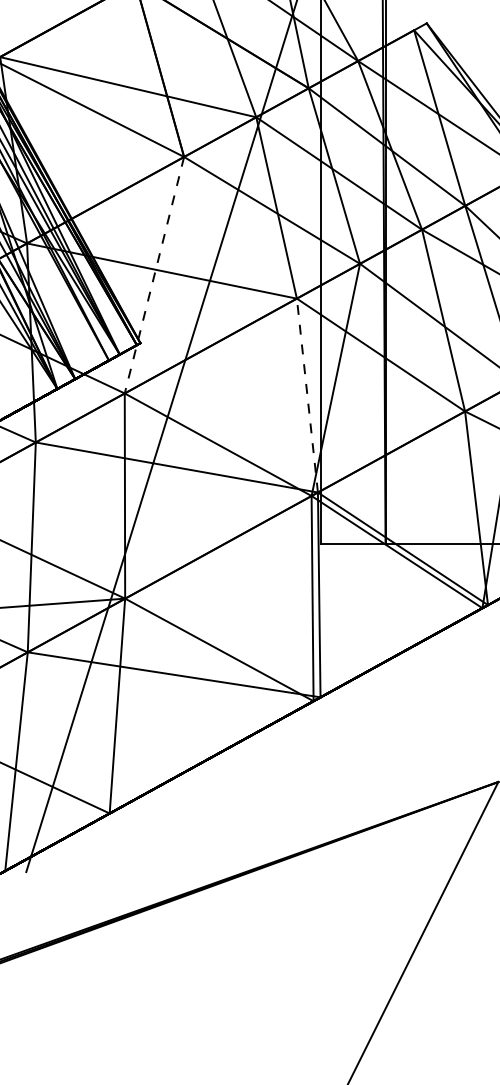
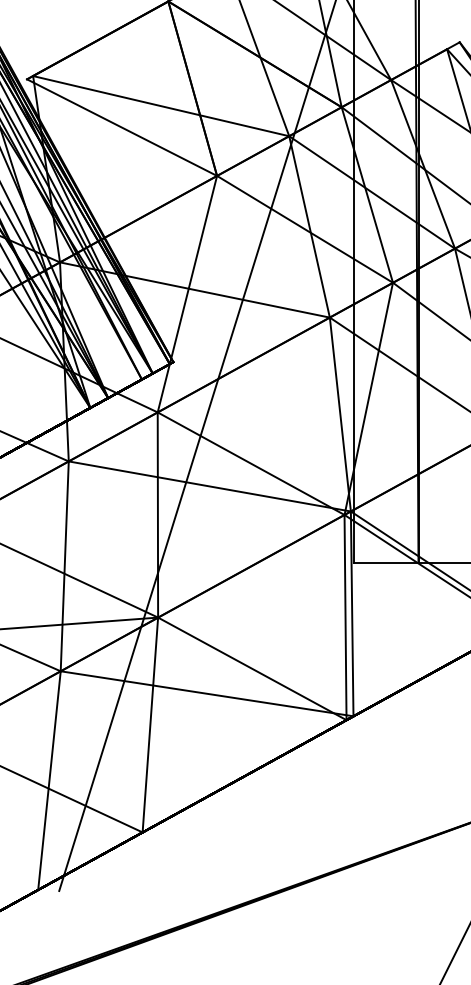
line: (154, 275) -> (187, 294), dashed -> solid
line: (307, 395) -> (340, 414), dashed -> solid

